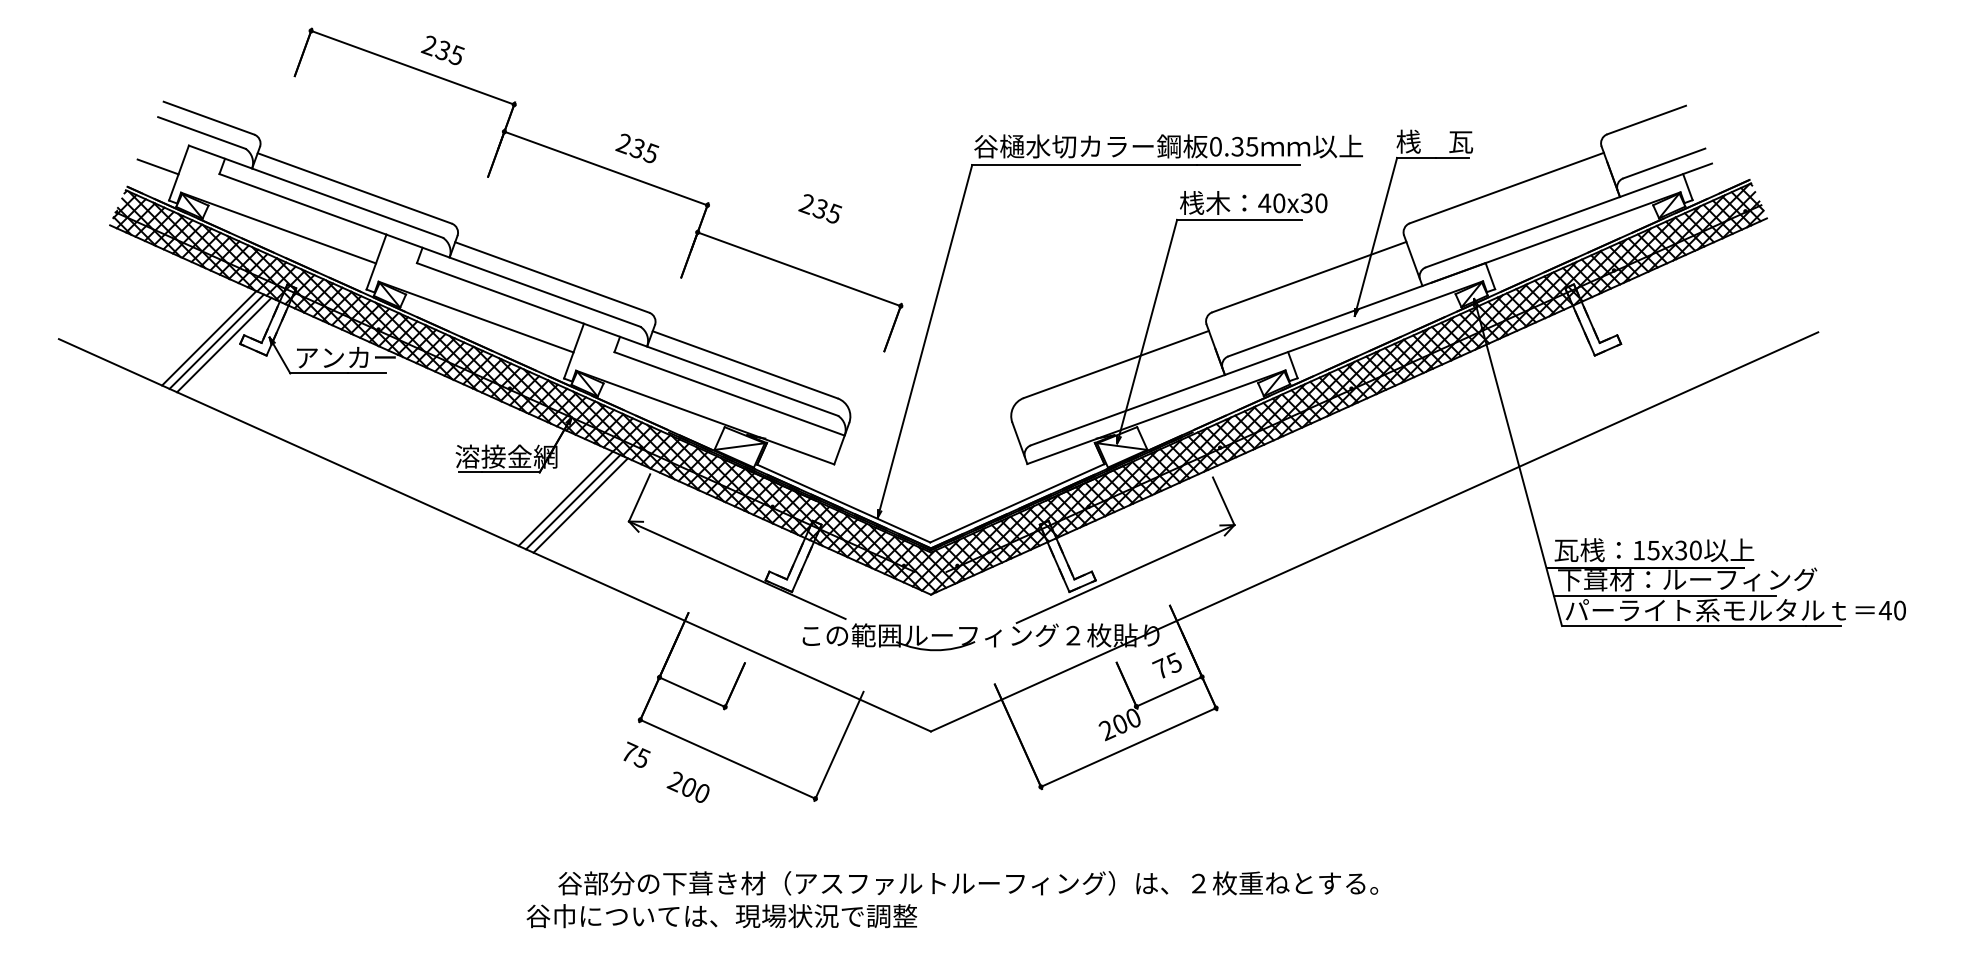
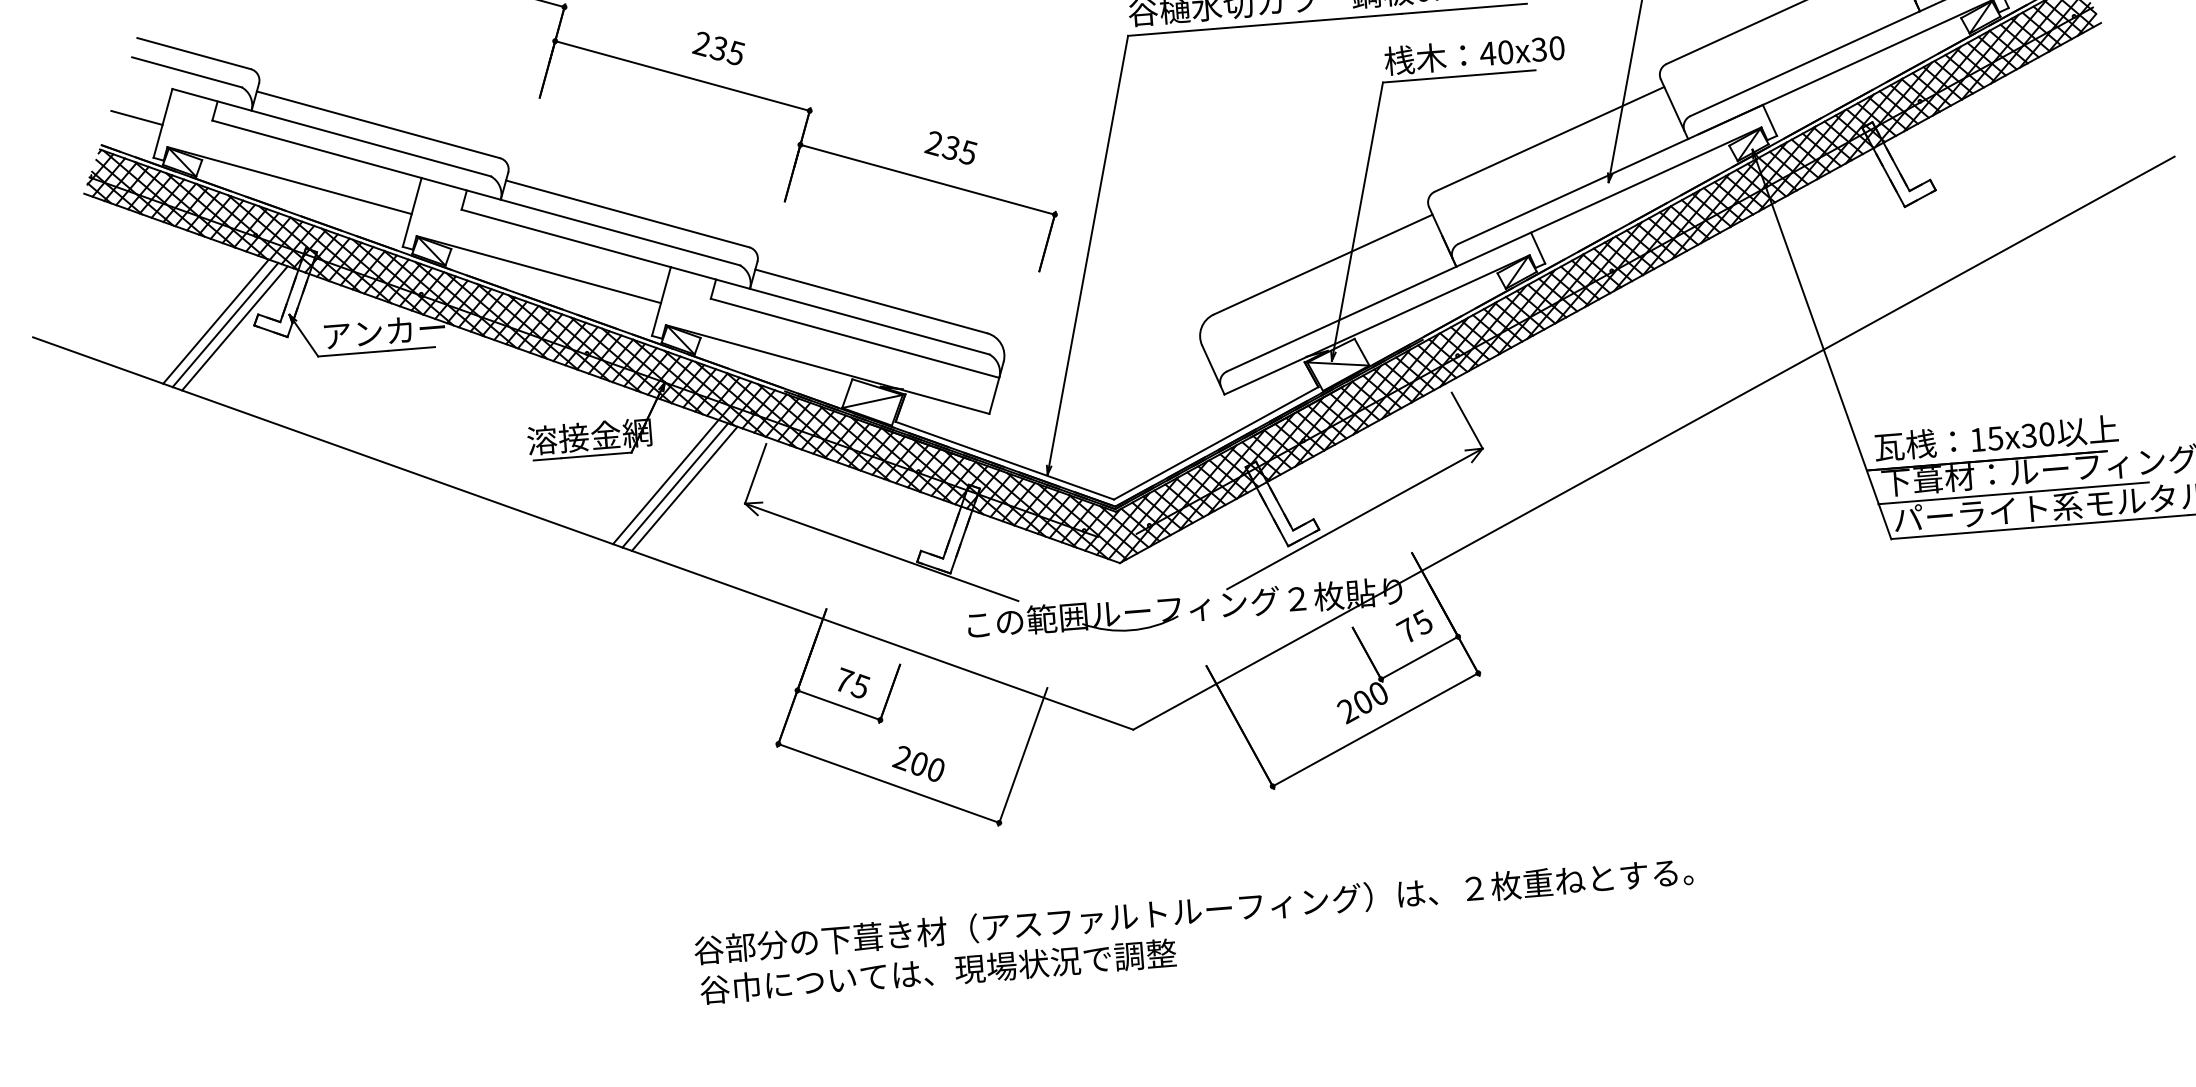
text: (820, 208) -> (951, 147), moved
text: (636, 754) -> (853, 682), moved
text: (687, 786) -> (917, 762), moved
text: (721, 916) -> (937, 972), moved

